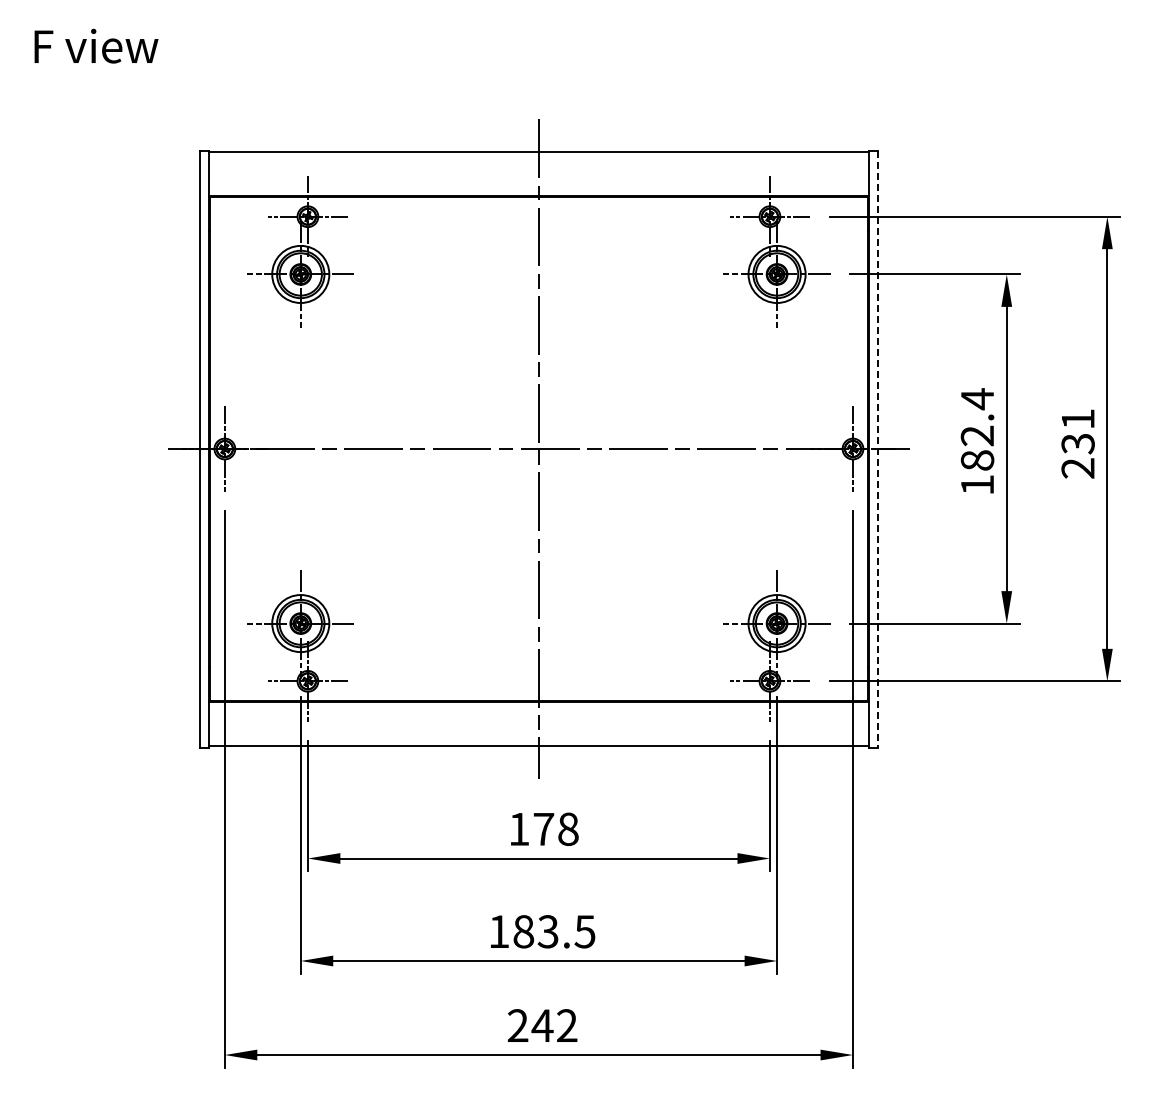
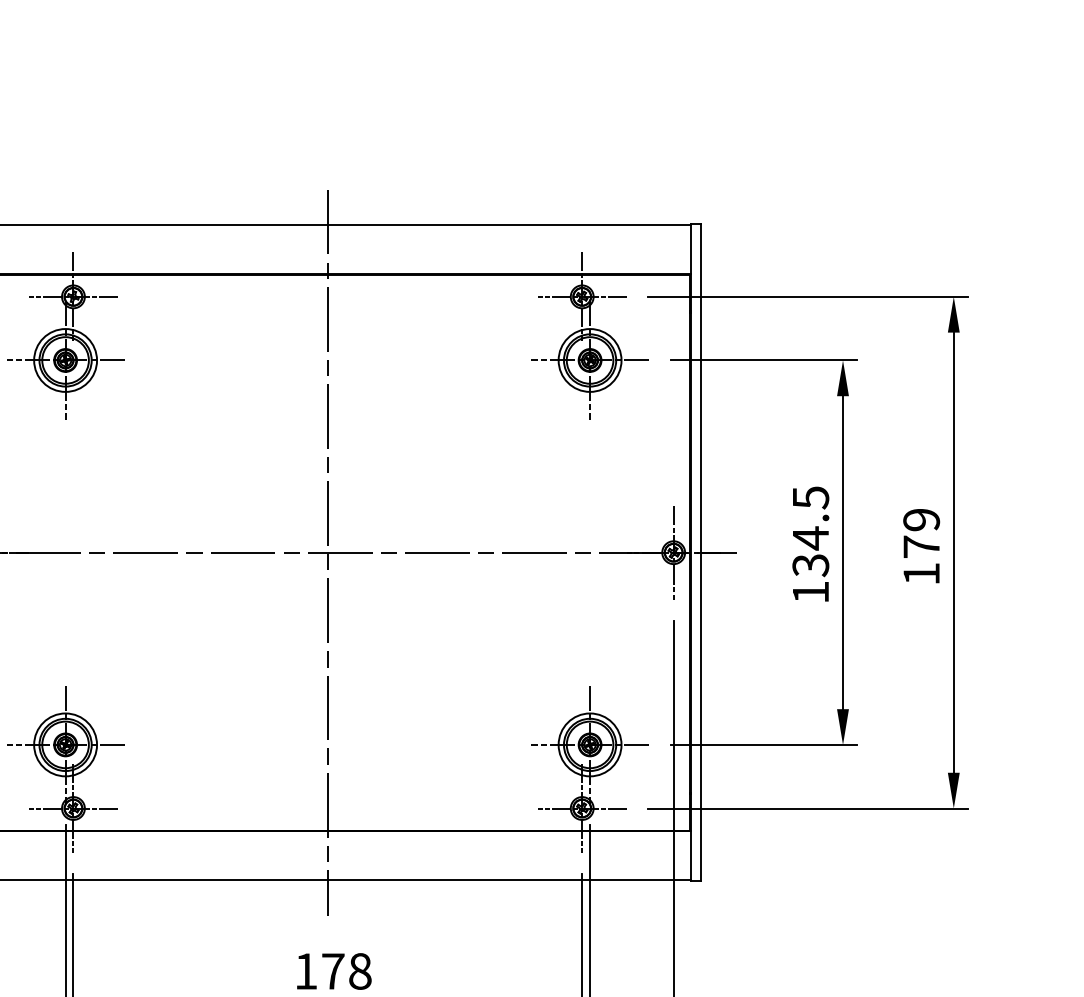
text: (977, 429) -> (810, 531), 182.4 -> 134.5
text: (1077, 443) -> (920, 546), 231 -> 179
line: (877, 449) -> (700, 553), dashed -> solid

